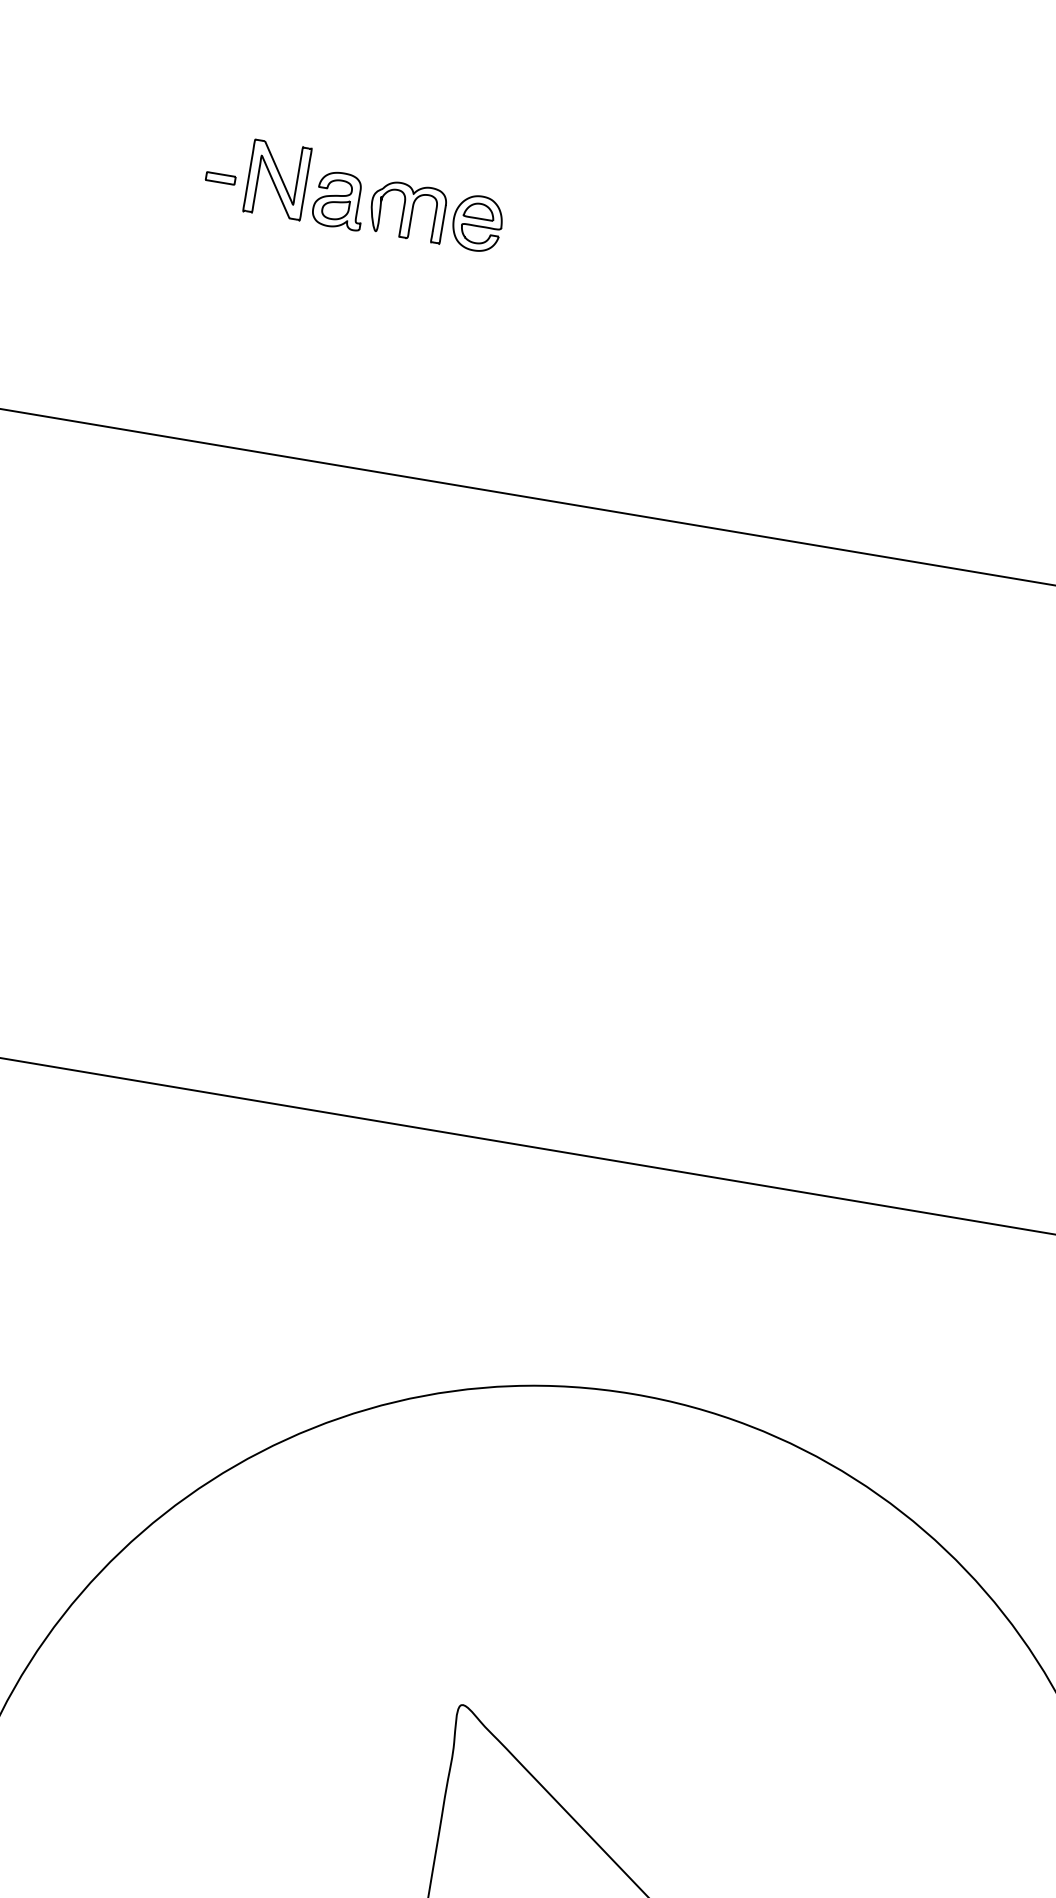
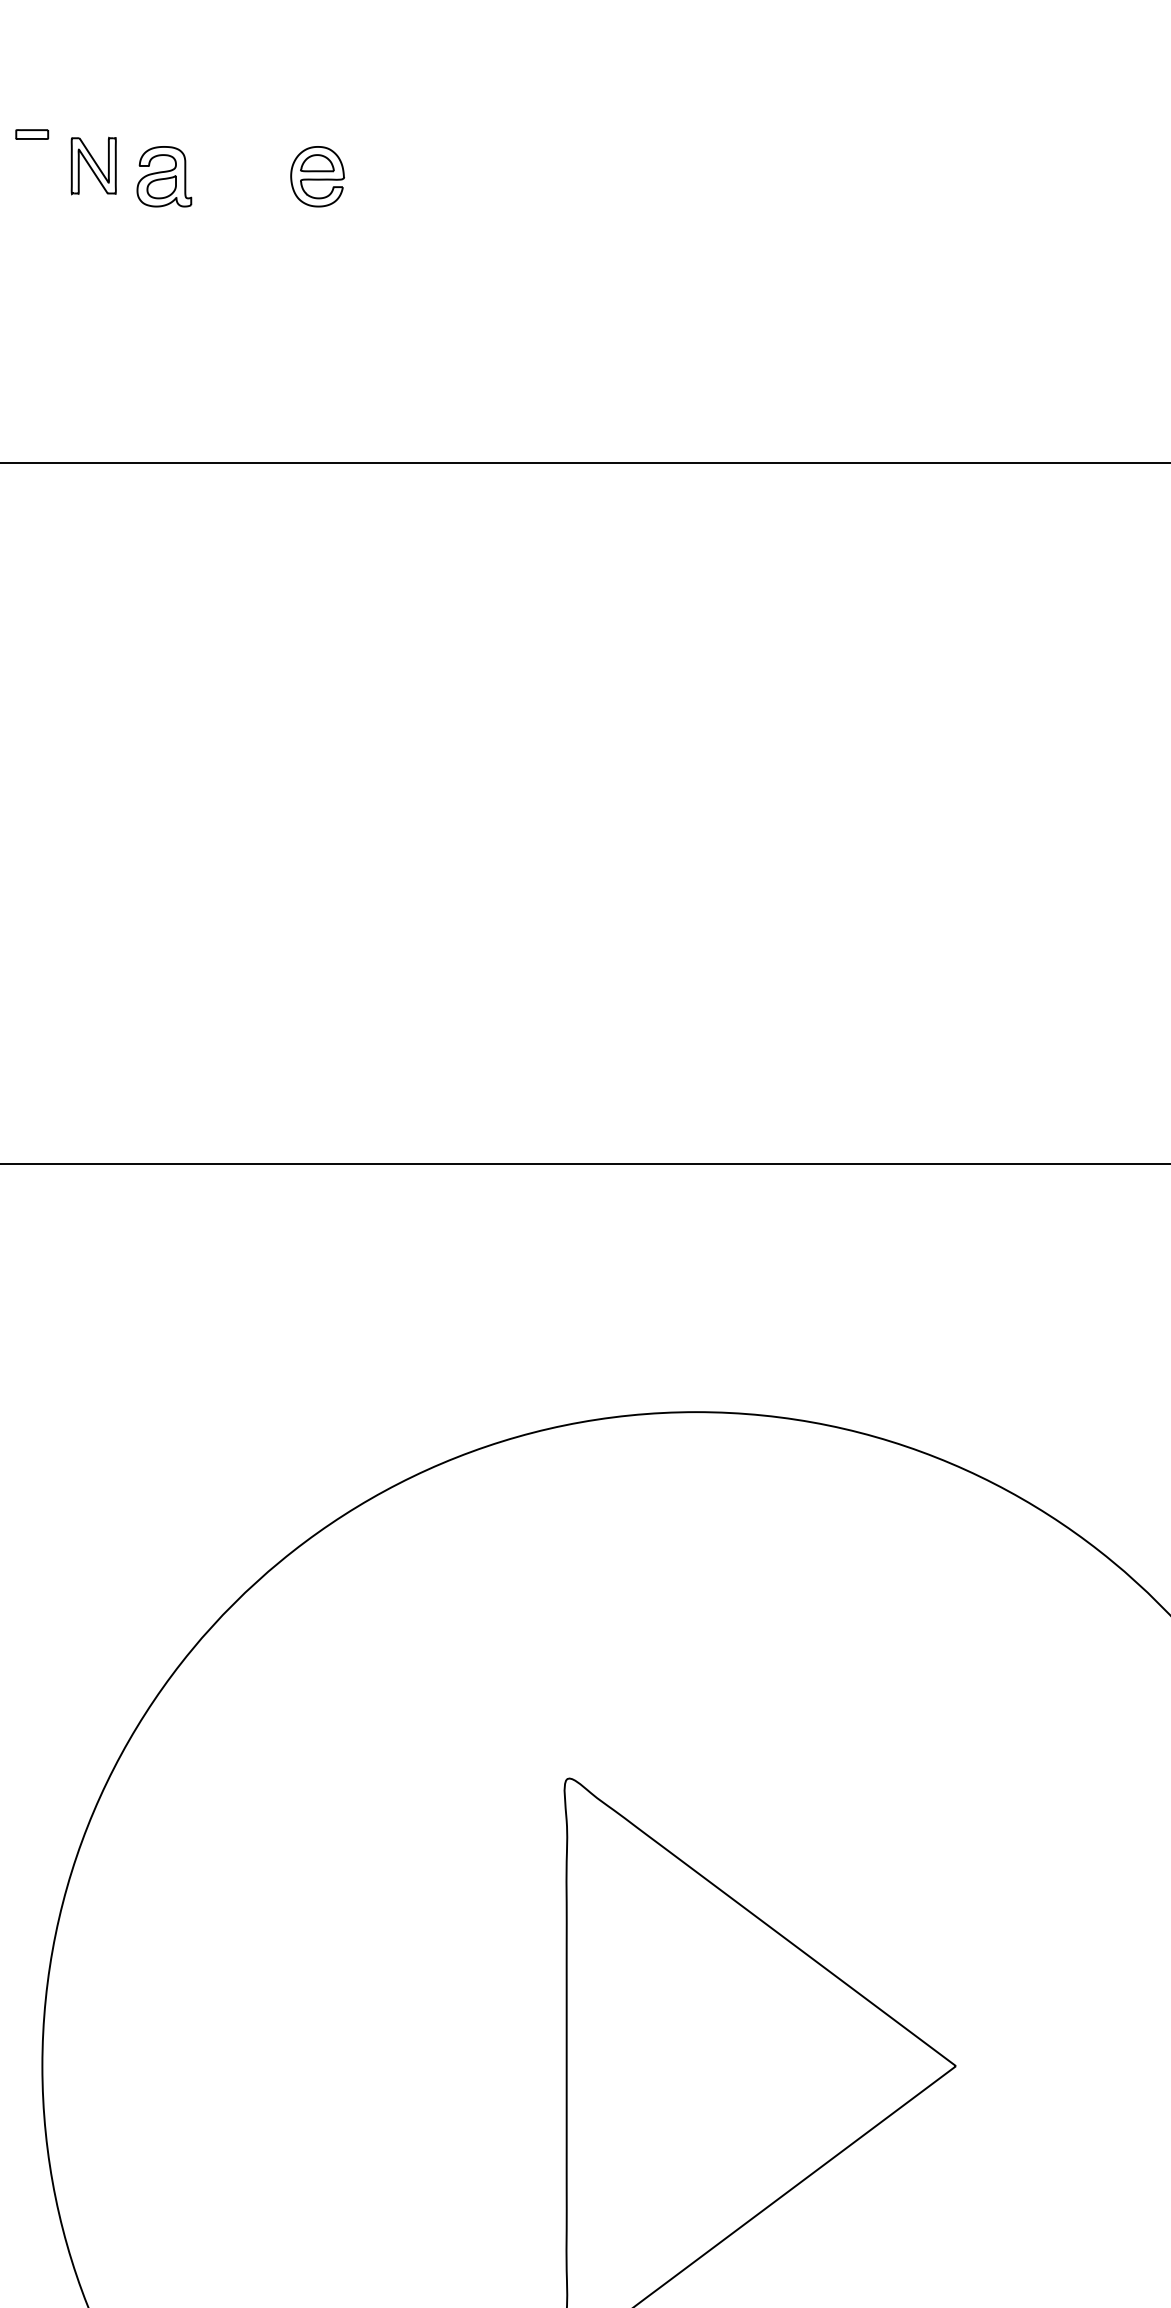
part: (221, 178) -> (32, 134), moved
part: (277, 179) -> (93, 165), size x0.7
part: (407, 211) -> (239, 176), removed

